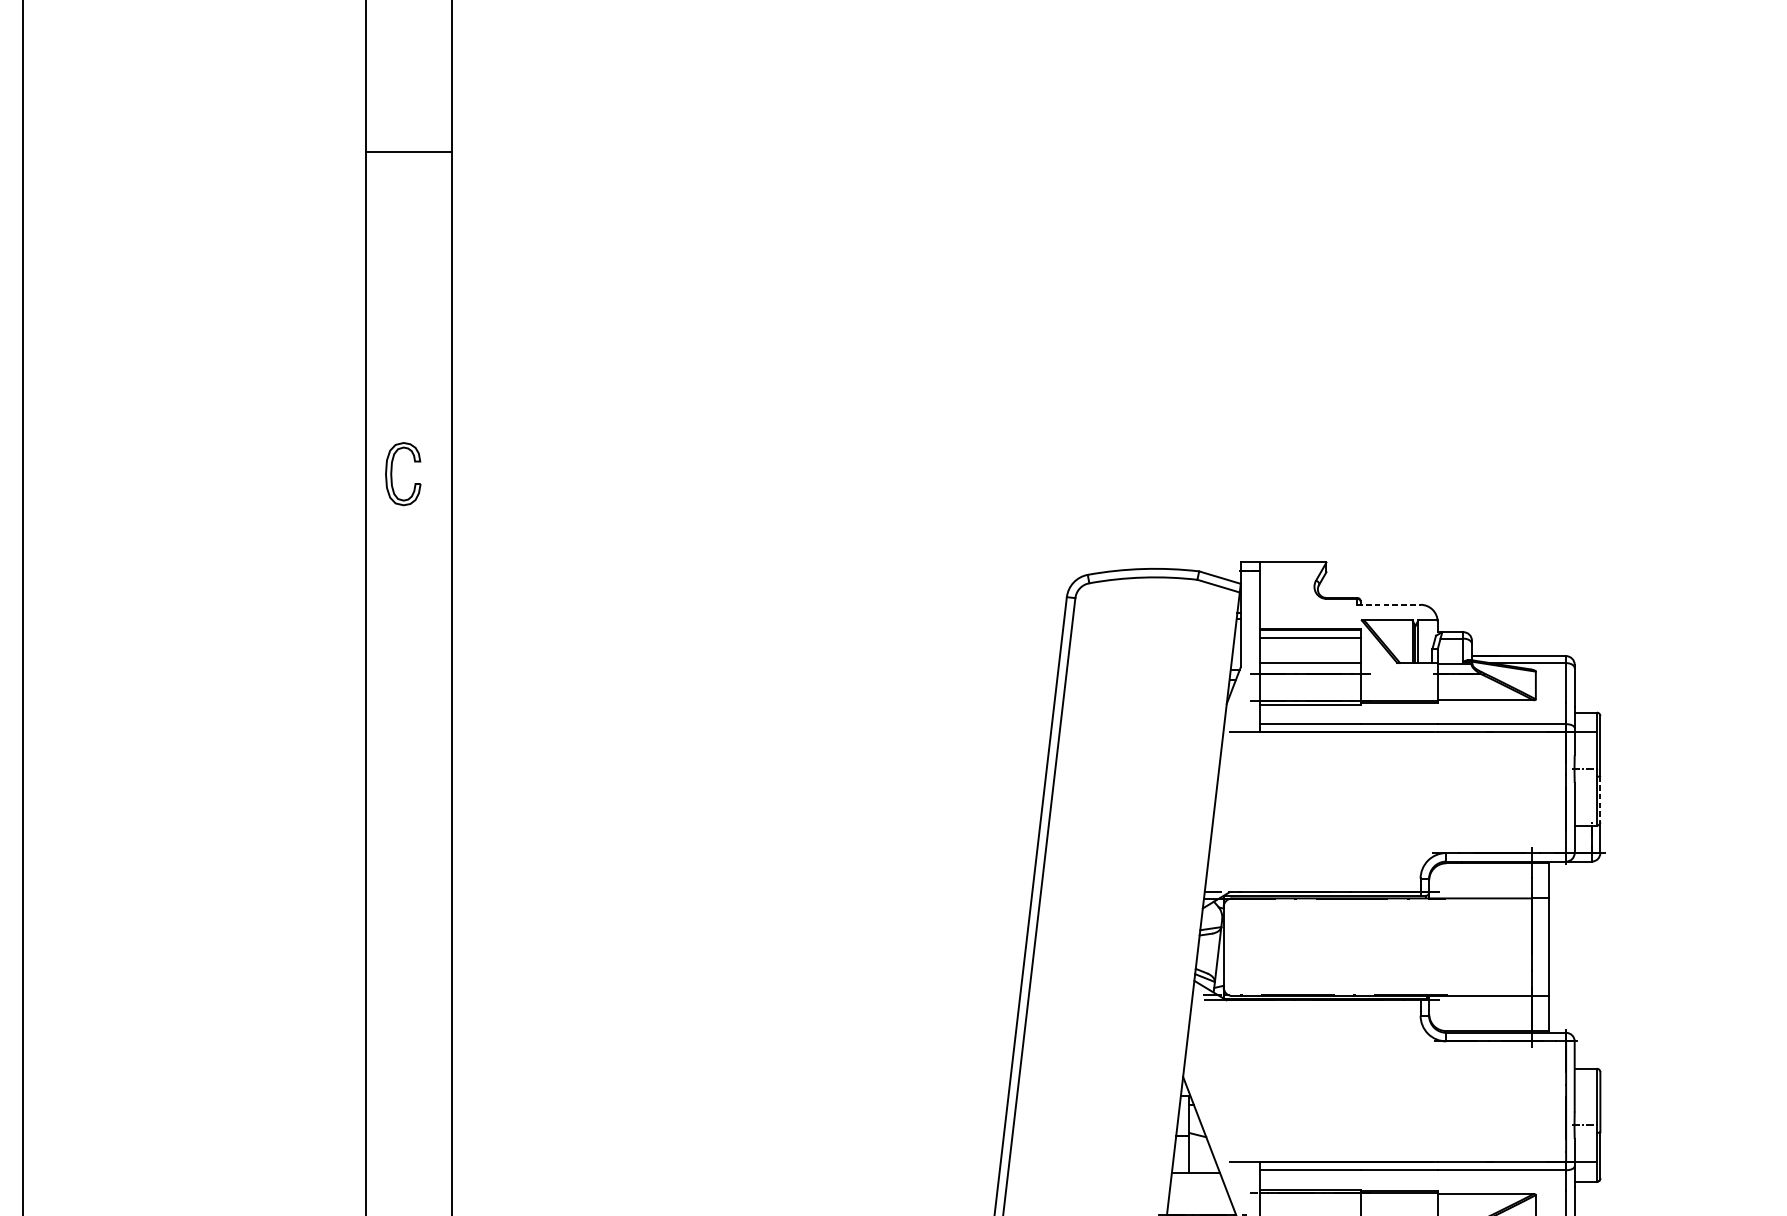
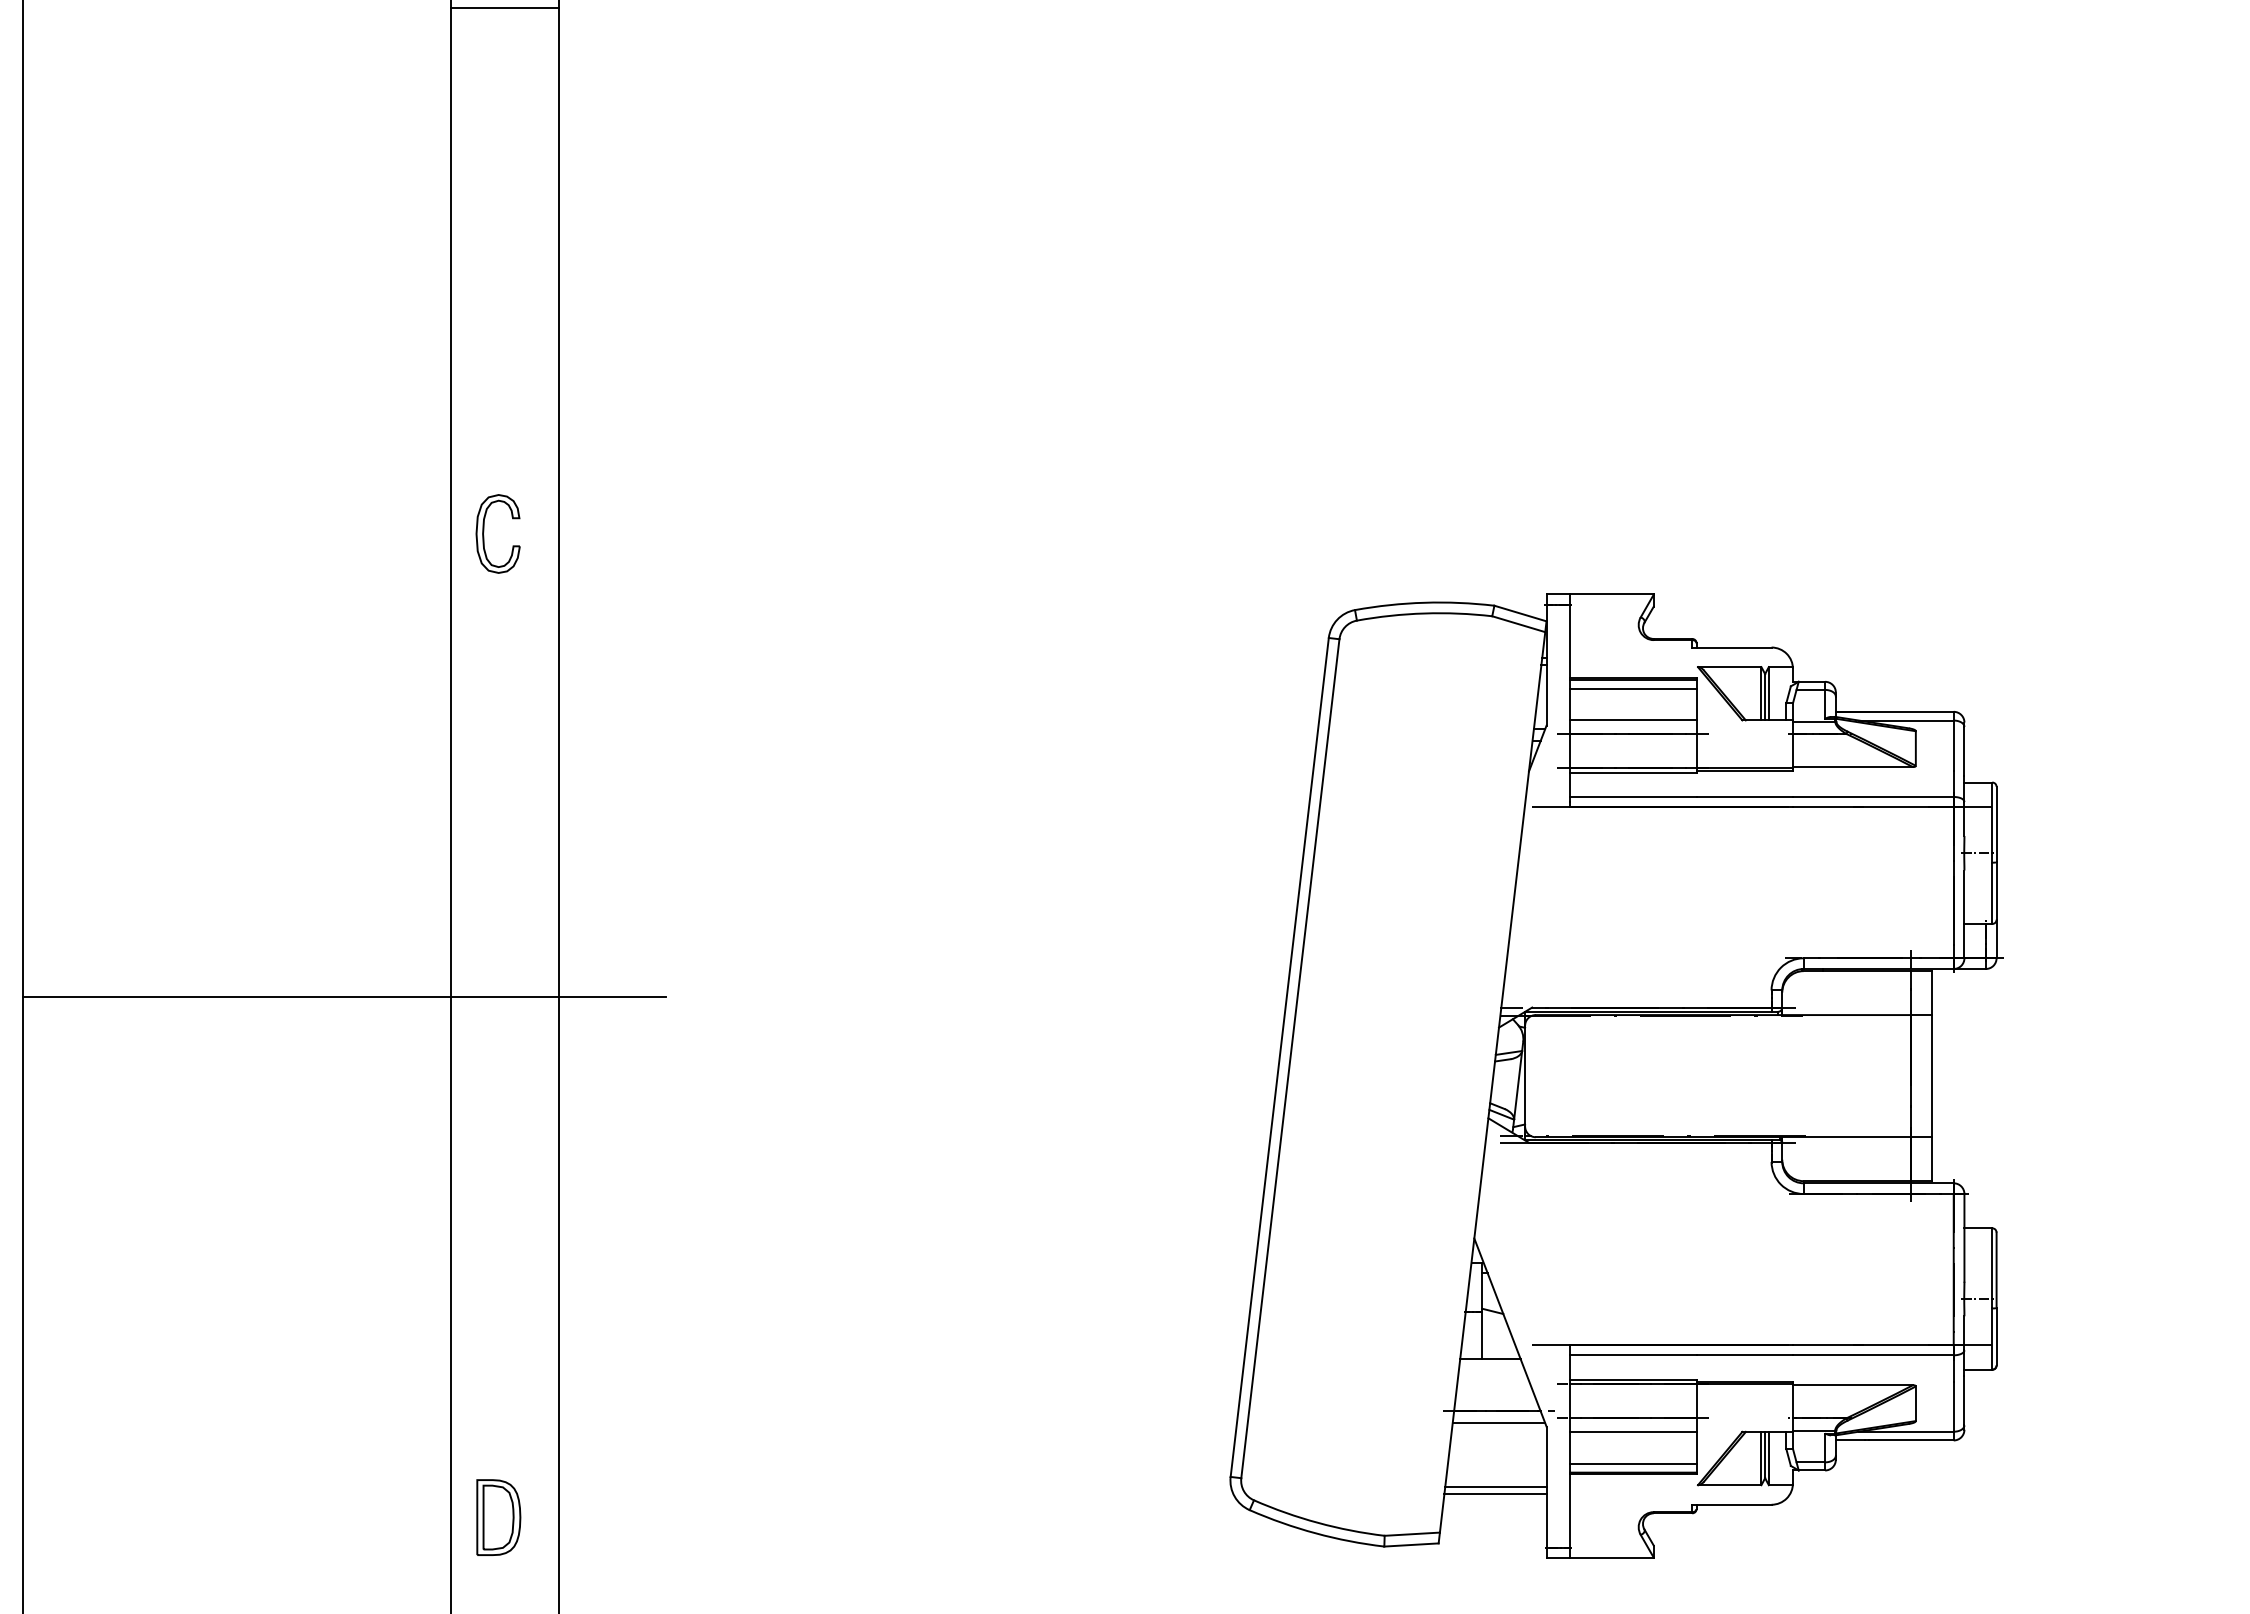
line: (408, 152) -> (504, 8), moved
part: (392, 472) -> (484, 532), moved
line: (1388, 604) -> (1731, 647), dashed -> solid
line: (1600, 798) -> (1996, 890), dashed -> solid
line: (279, 884) -> (343, 997), added

